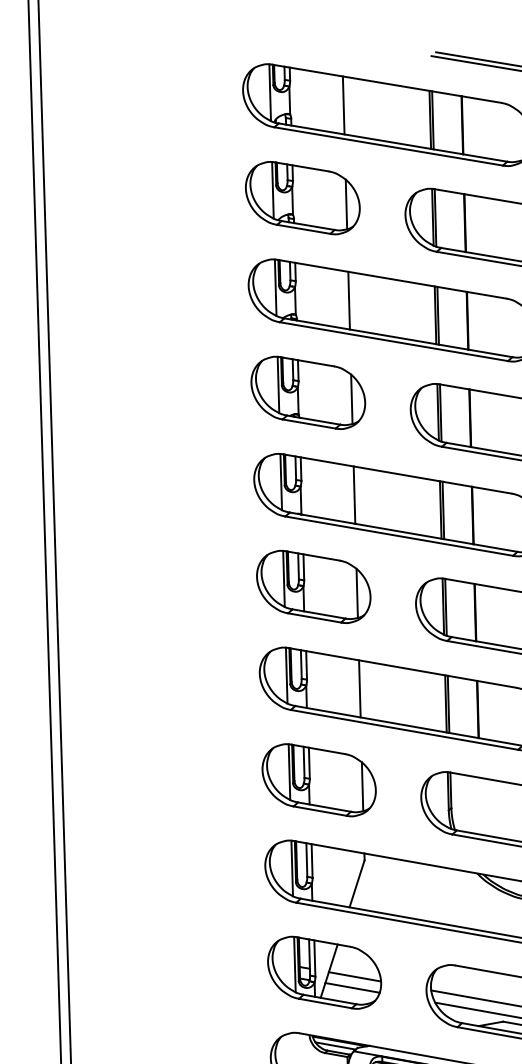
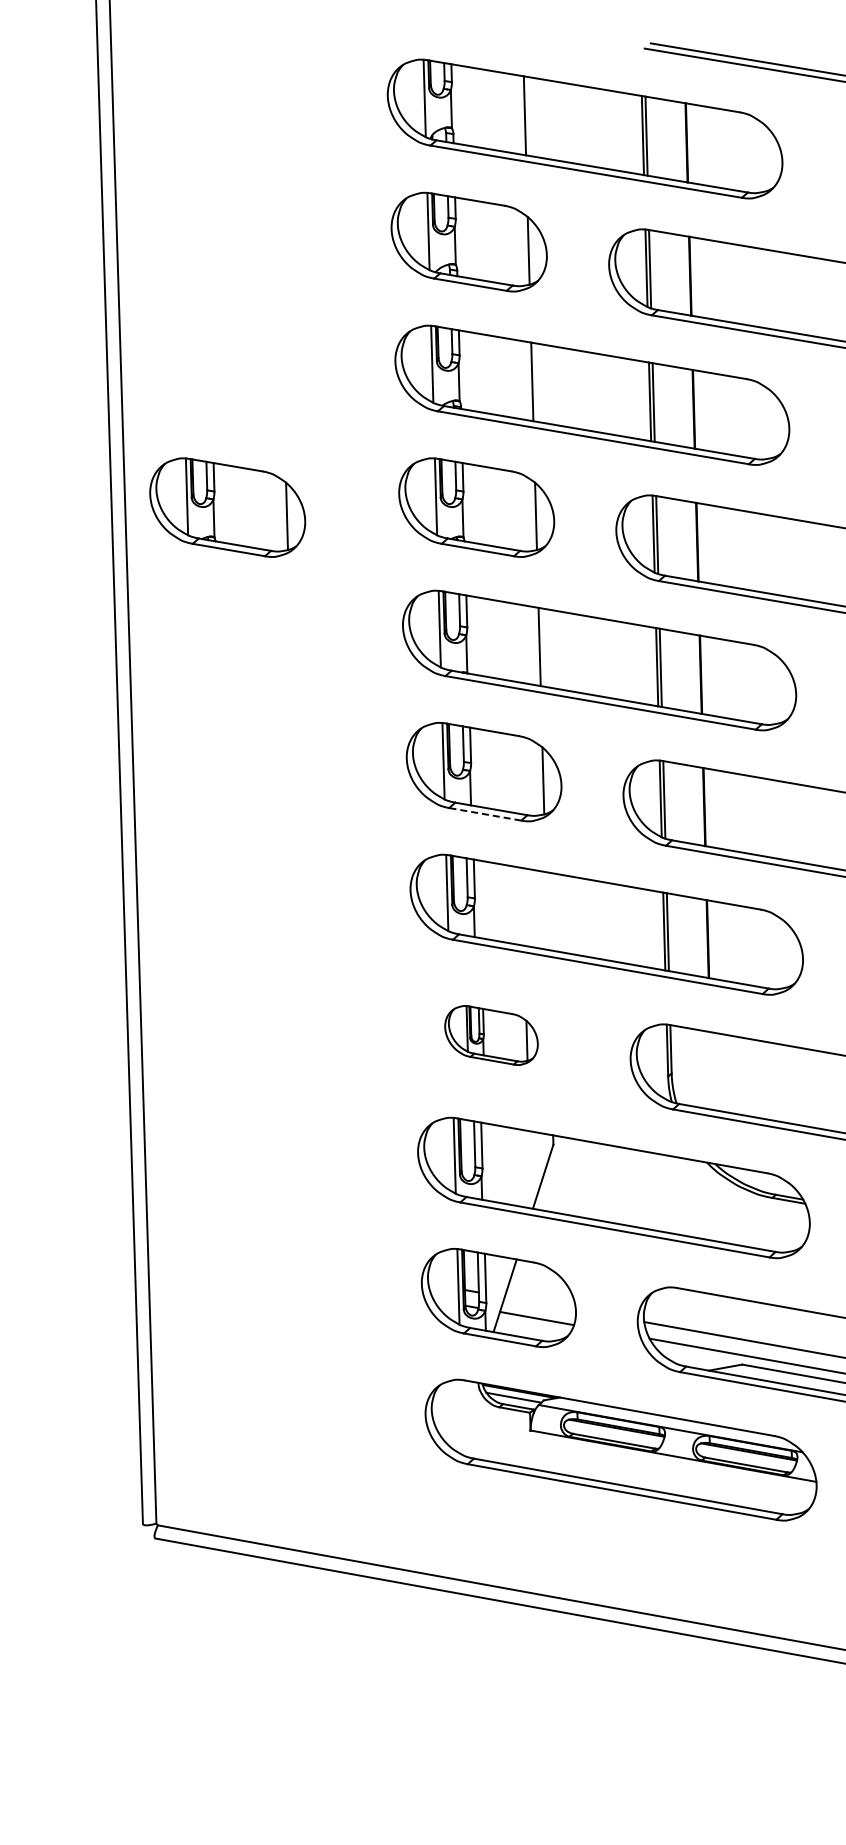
part: (125, 392) -> (227, 507), added
line: (314, 618) -> (485, 814), solid -> dashed
line: (359, 688) -> (546, 910), removed
part: (319, 780) -> (491, 1035), size x0.6
line: (354, 976) -> (539, 1303), removed

